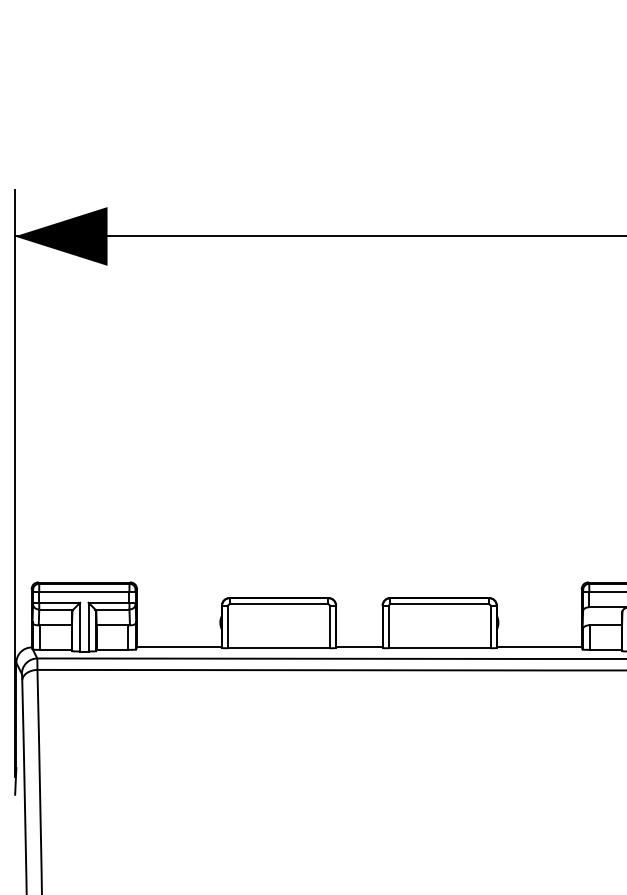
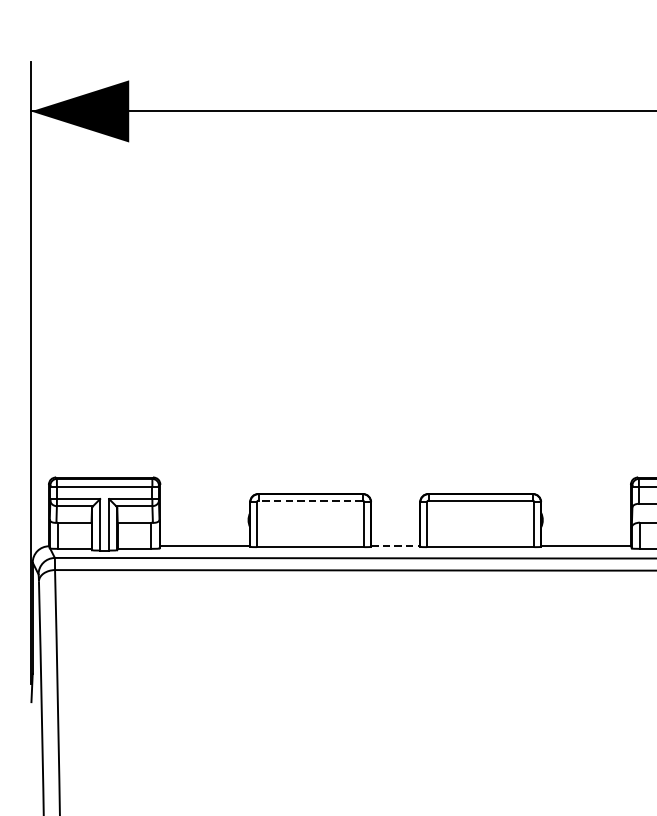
line: (278, 604) -> (310, 500), solid -> dashed
line: (359, 647) -> (395, 546), solid -> dashed

